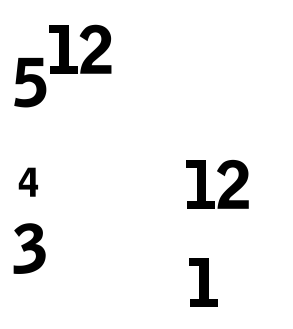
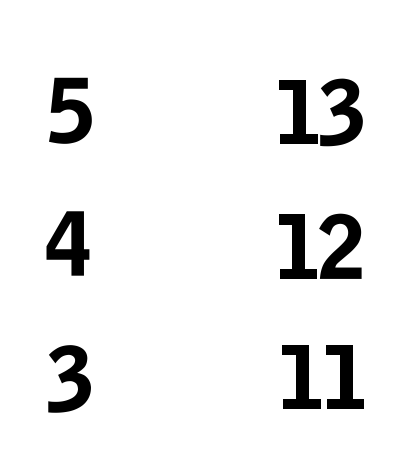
part: (85, 40) -> (144, 54), removed
part: (225, 81) -> (330, 109), added
part: (28, 182) -> (67, 243), size x1.67
part: (29, 248) -> (69, 378), moved
fill: (236, 282) -> (345, 376), added

